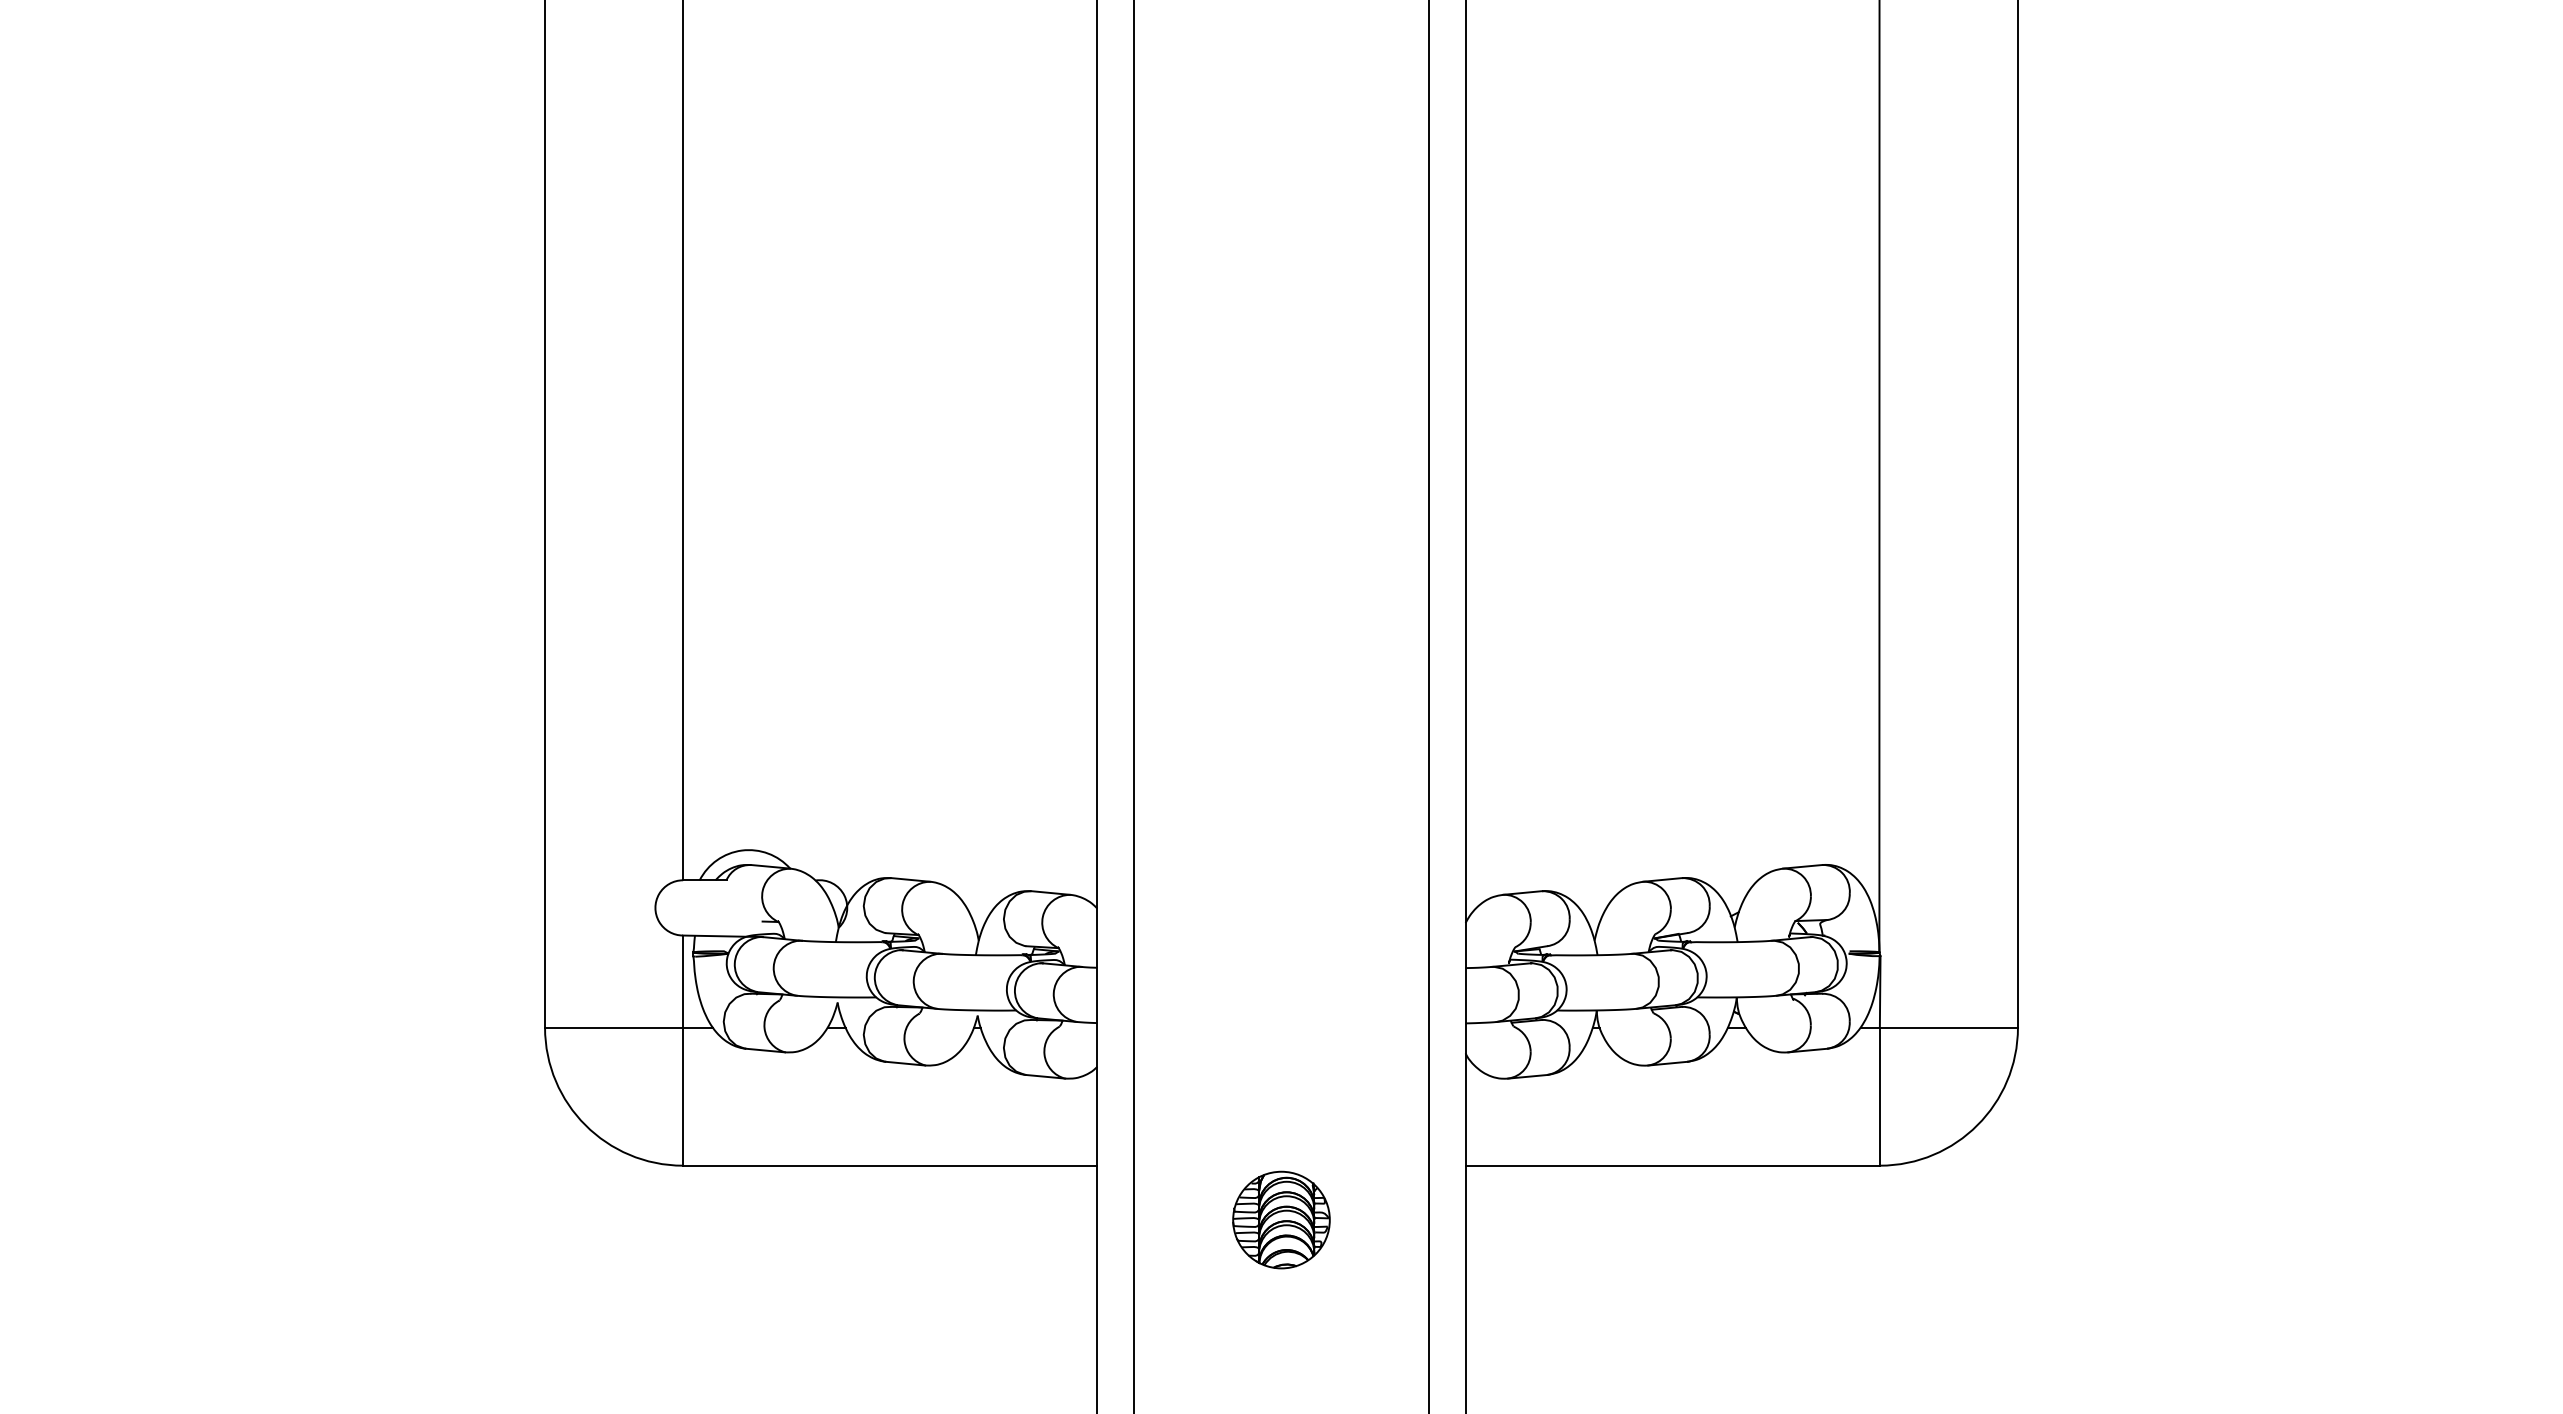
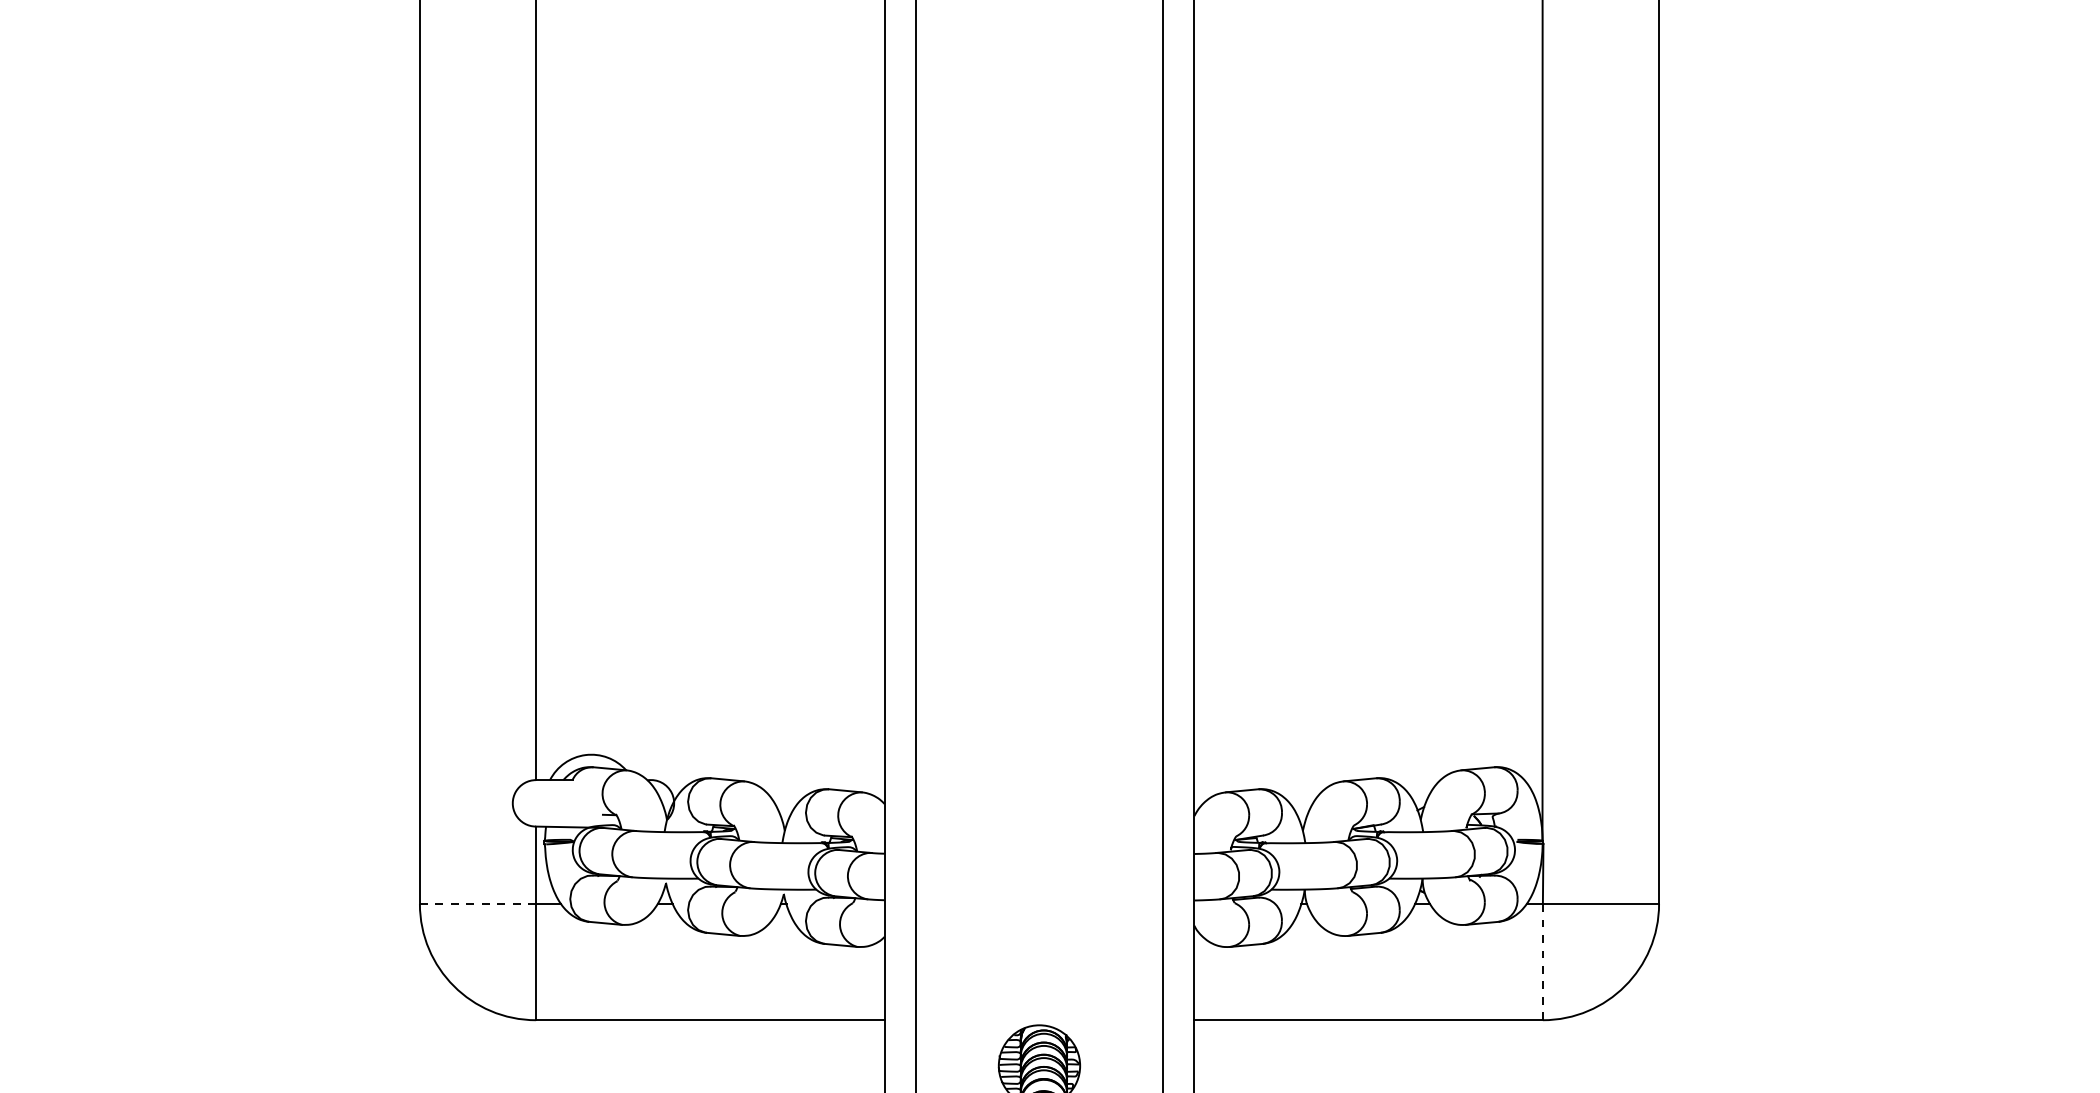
line: (614, 1027) -> (478, 903), solid -> dashed
line: (1879, 1096) -> (1542, 962), solid -> dashed

